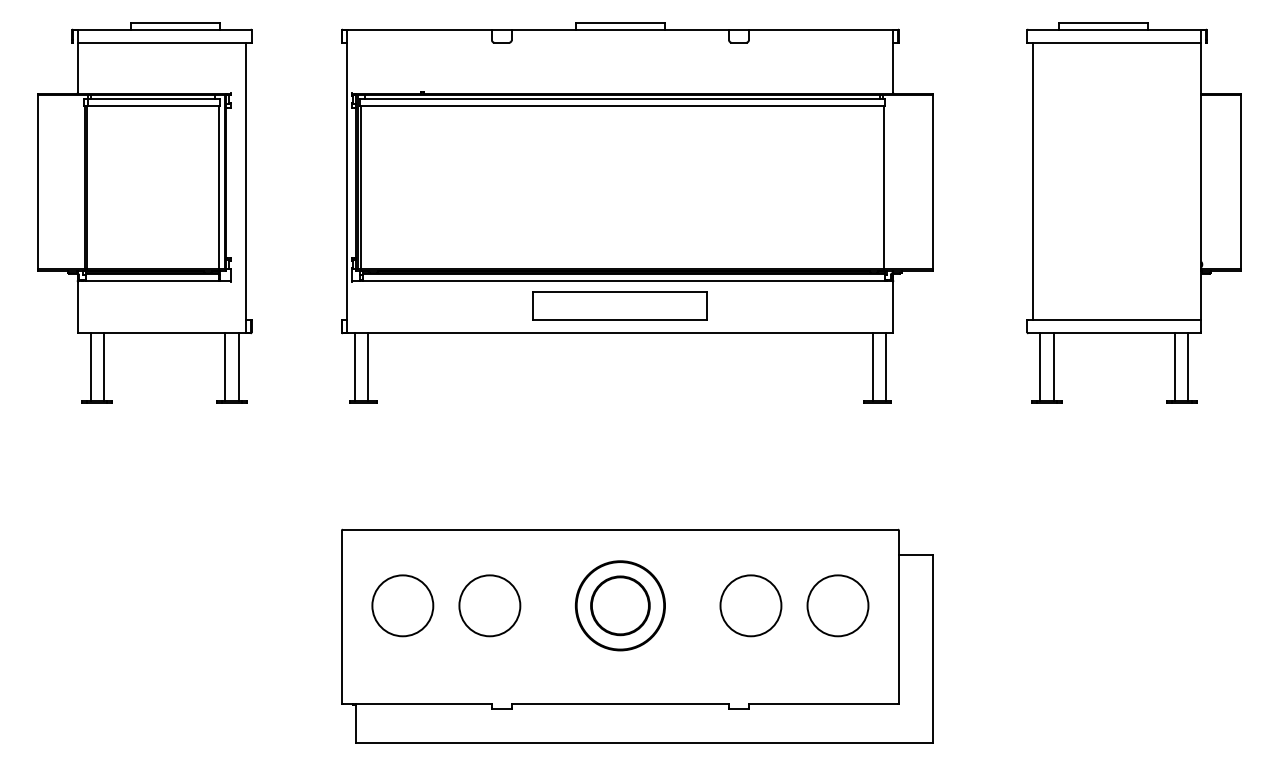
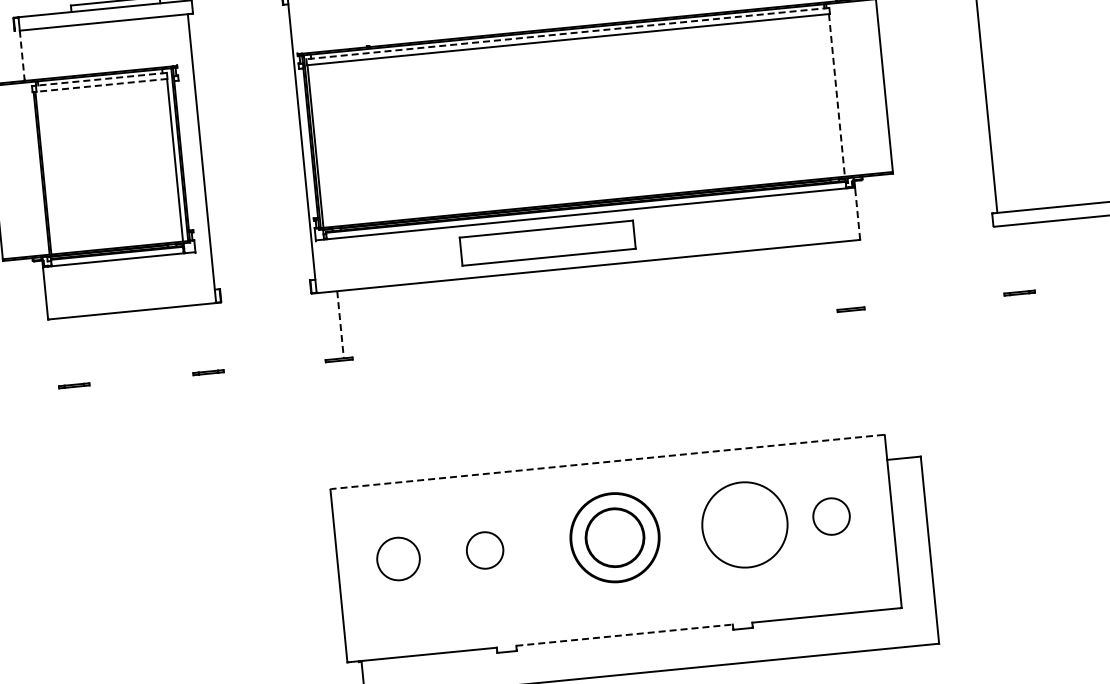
line: (77, 67) -> (22, 54), solid -> dashed
line: (154, 99) -> (101, 79), solid -> dashed
line: (622, 99) -> (567, 33), solid -> dashed
line: (154, 105) -> (102, 85), solid -> dashed
line: (884, 187) -> (837, 95), solid -> dashed
part: (619, 305) -> (546, 242), moved
line: (893, 307) -> (857, 214), solid -> dashed
line: (90, 366) -> (64, 351), removed
line: (103, 366) -> (77, 350), removed
line: (225, 366) -> (198, 338), removed
line: (238, 366) -> (211, 336), removed
line: (354, 366) -> (327, 325), removed
line: (872, 366) -> (842, 274), removed
line: (885, 366) -> (855, 273), removed
line: (1040, 366) -> (1009, 258), removed
line: (1053, 366) -> (1022, 257), removed
line: (368, 367) -> (341, 325), solid -> dashed
line: (620, 529) -> (607, 461), solid -> dashed
circle: (402, 605) -> (398, 558), size x0.7
circle: (489, 605) -> (484, 550), size x0.6
circle: (750, 605) -> (744, 524), size x1.4
circle: (837, 605) -> (831, 516), size x0.6
line: (620, 703) -> (624, 634), solid -> dashed

